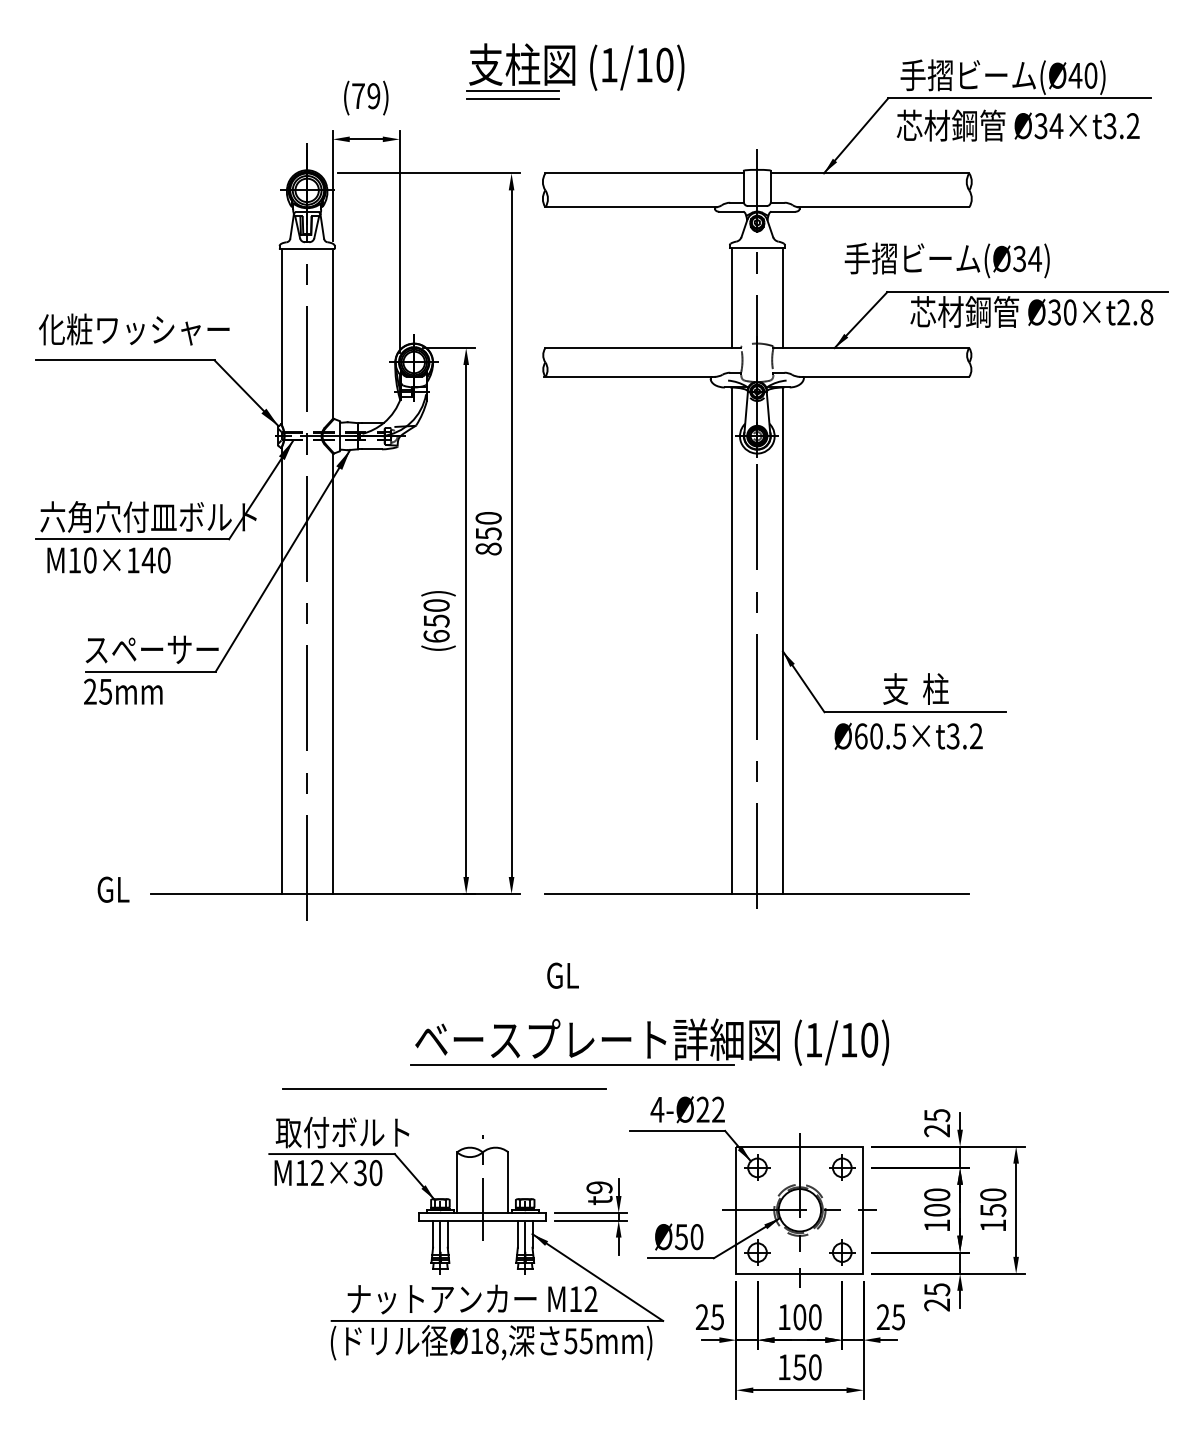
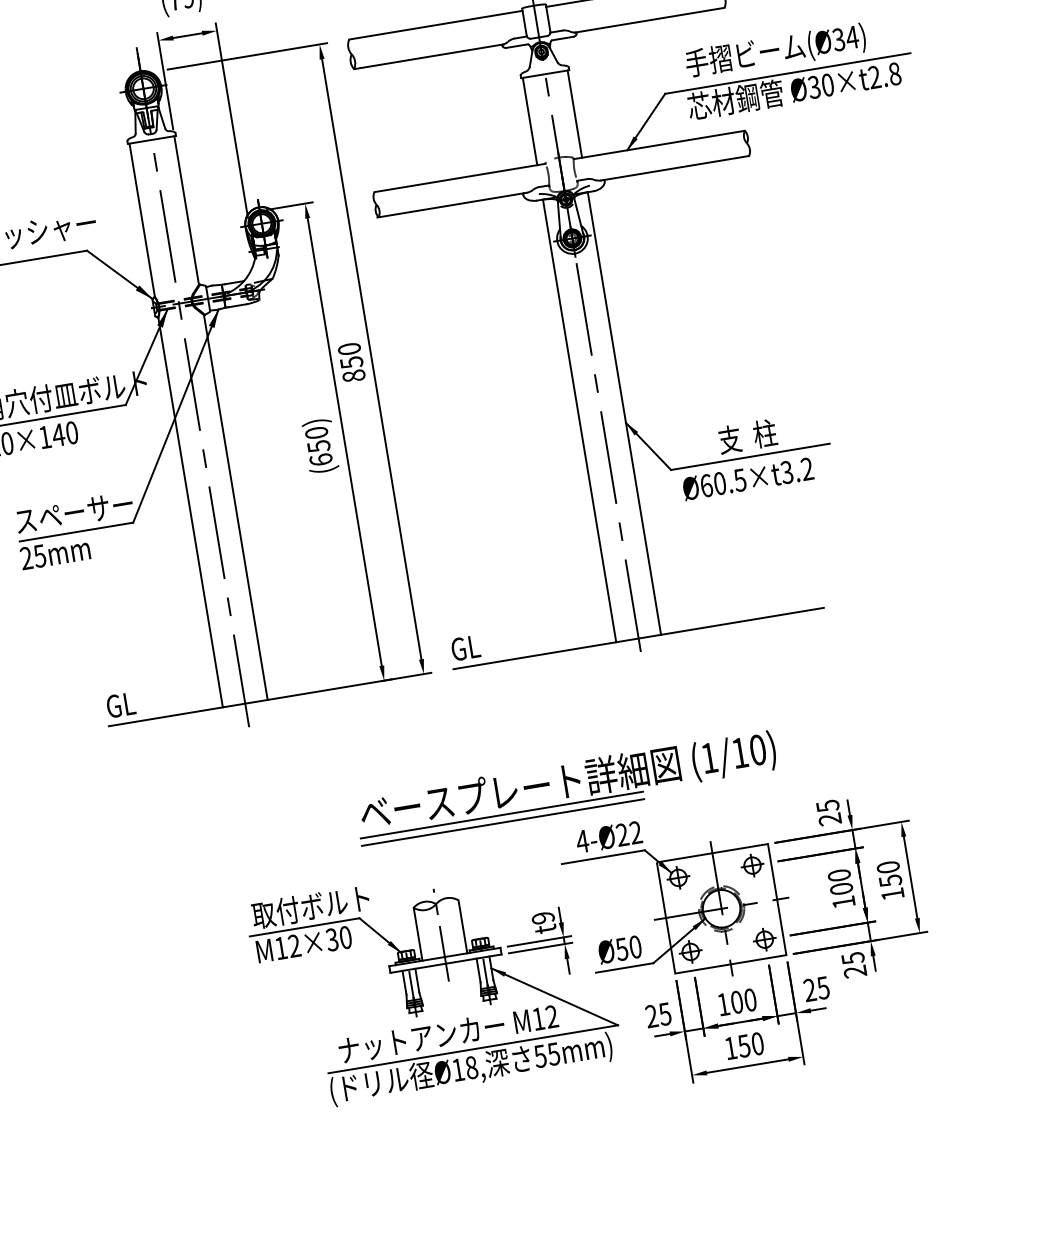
text: (946, 260) -> (775, 51), moved
text: (113, 889) -> (120, 704), moved
text: (562, 975) -> (465, 647), moved
line: (444, 1088) -> (503, 822), moved

